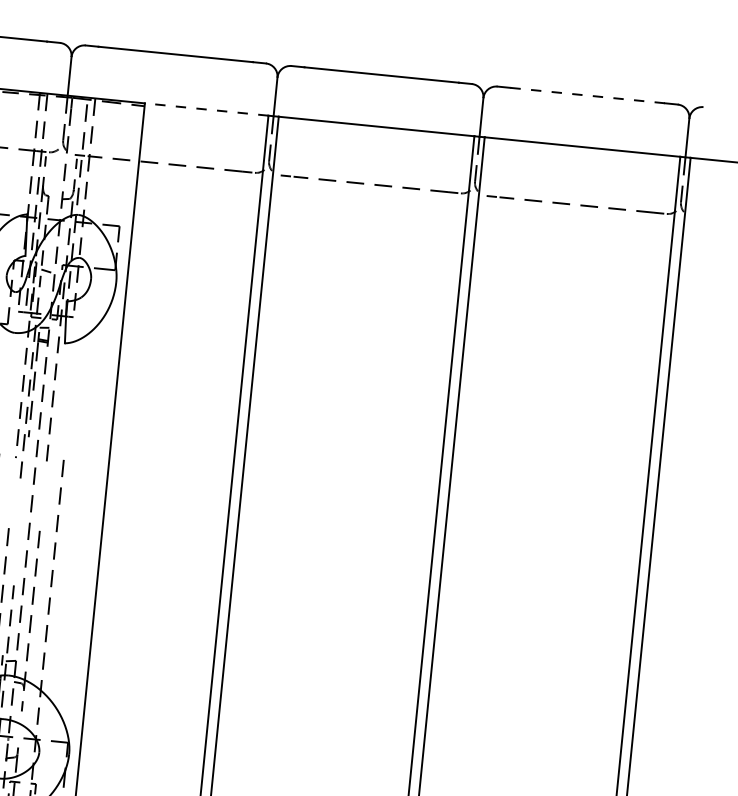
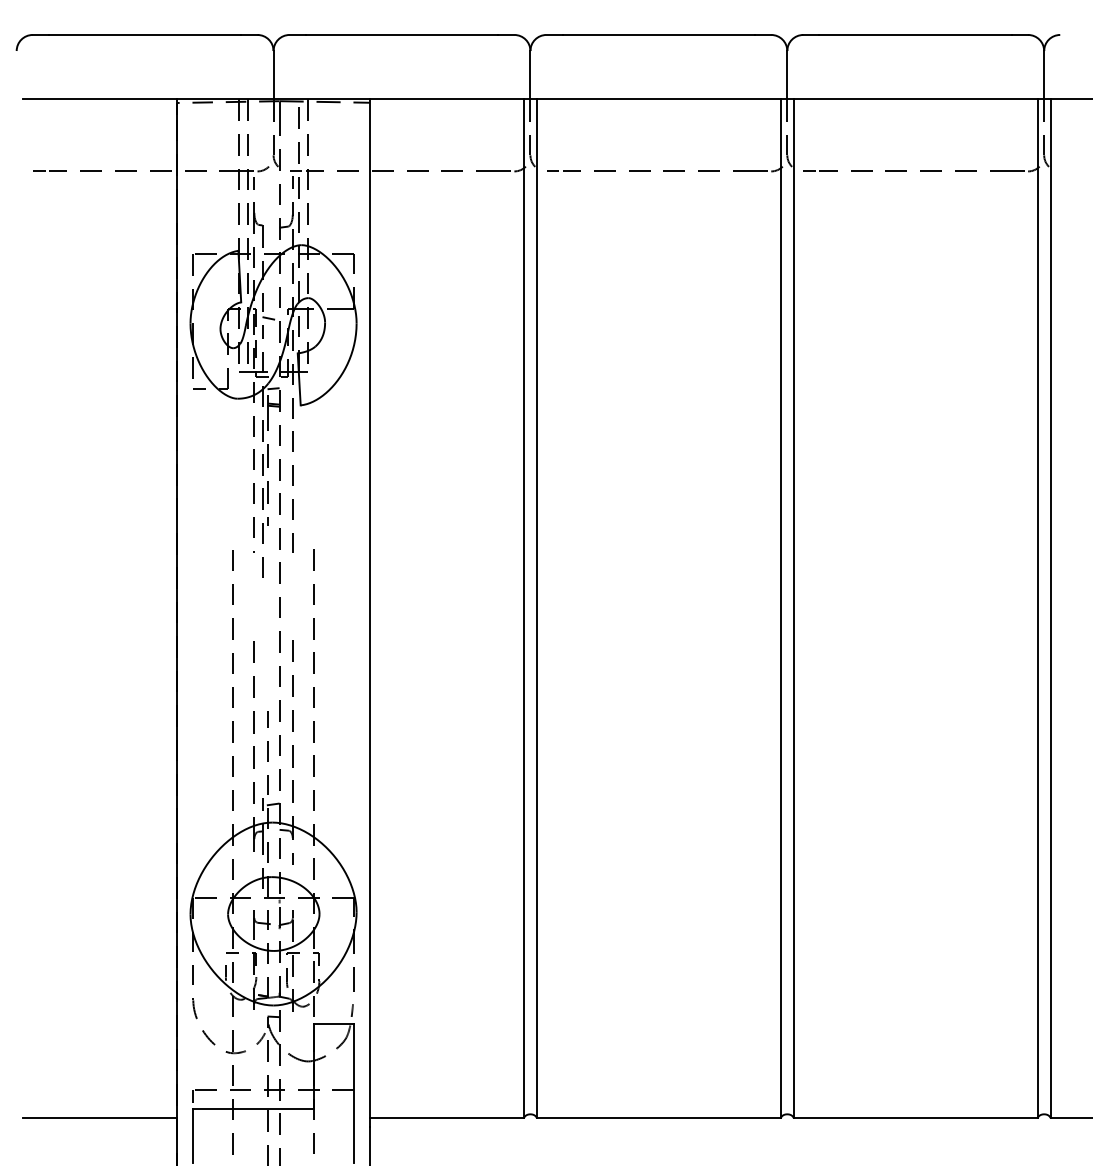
line: (587, 95) -> (915, 34), dashed -> solid
line: (206, 109) -> (446, 99), dashed -> solid

